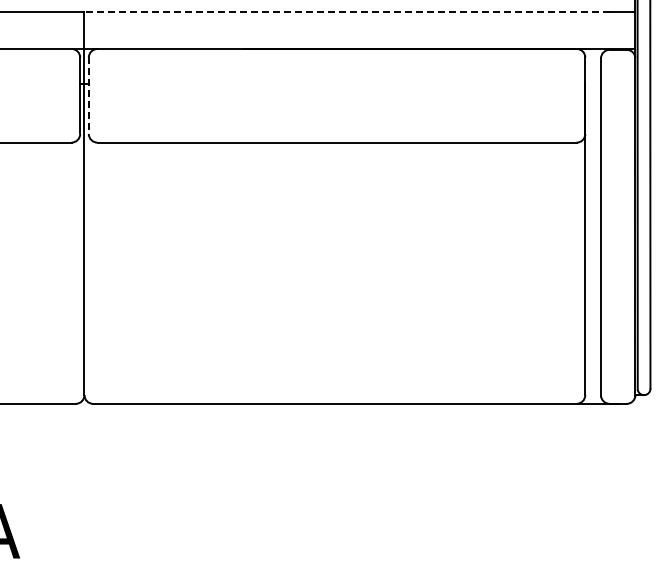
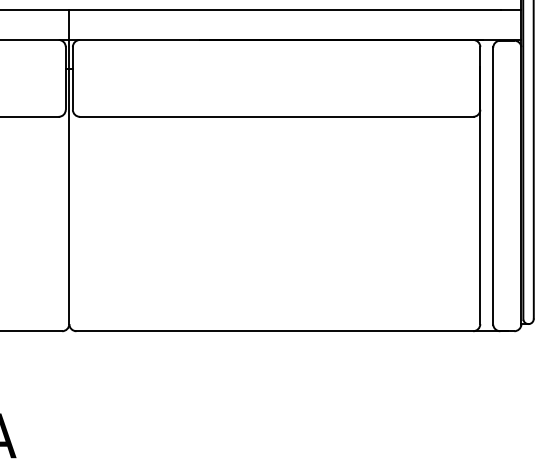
line: (347, 12) -> (285, 10), dashed -> solid
line: (88, 95) -> (72, 78), dashed -> solid

